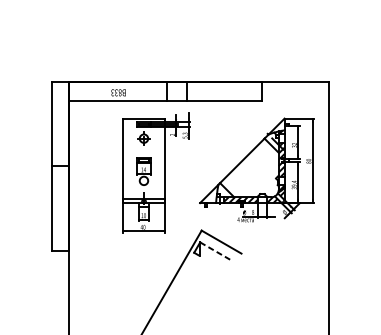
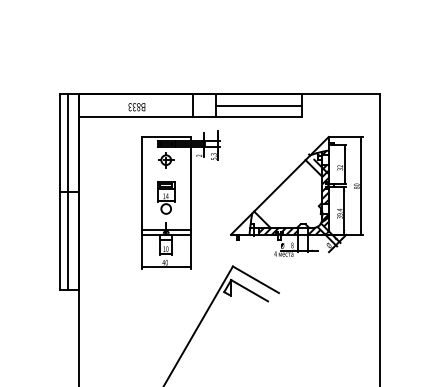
line: (223, 91) -> (258, 105), added
line: (58, 165) -> (67, 191), added
line: (216, 251) -> (250, 290), dashed -> solid

